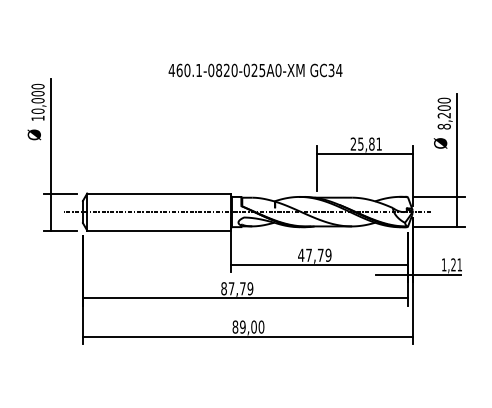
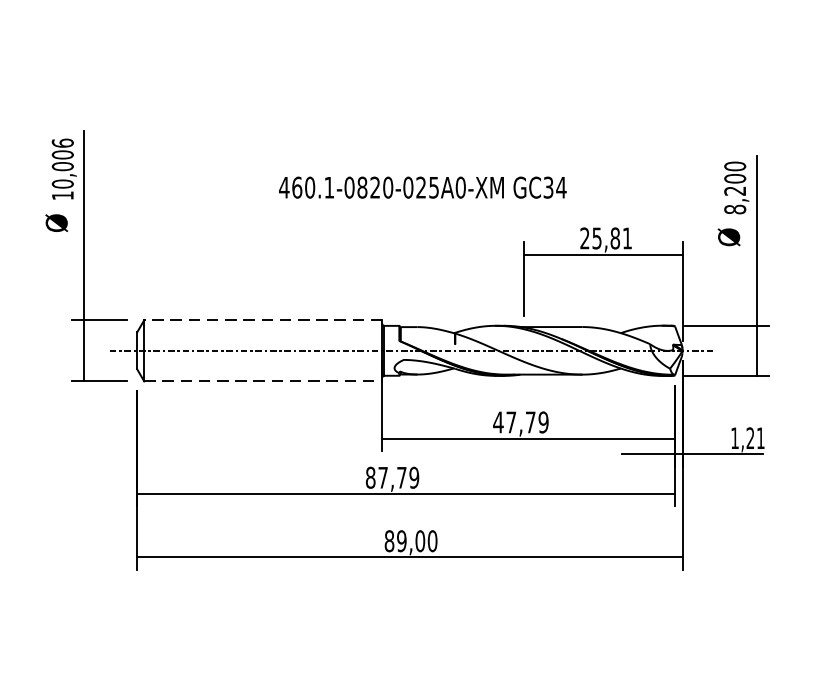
text: (255, 70) -> (422, 187), moved
text: (37, 86) -> (61, 143), 10,000 -> 10,006
line: (159, 193) -> (263, 320), solid -> dashed
line: (159, 230) -> (263, 381), solid -> dashed

